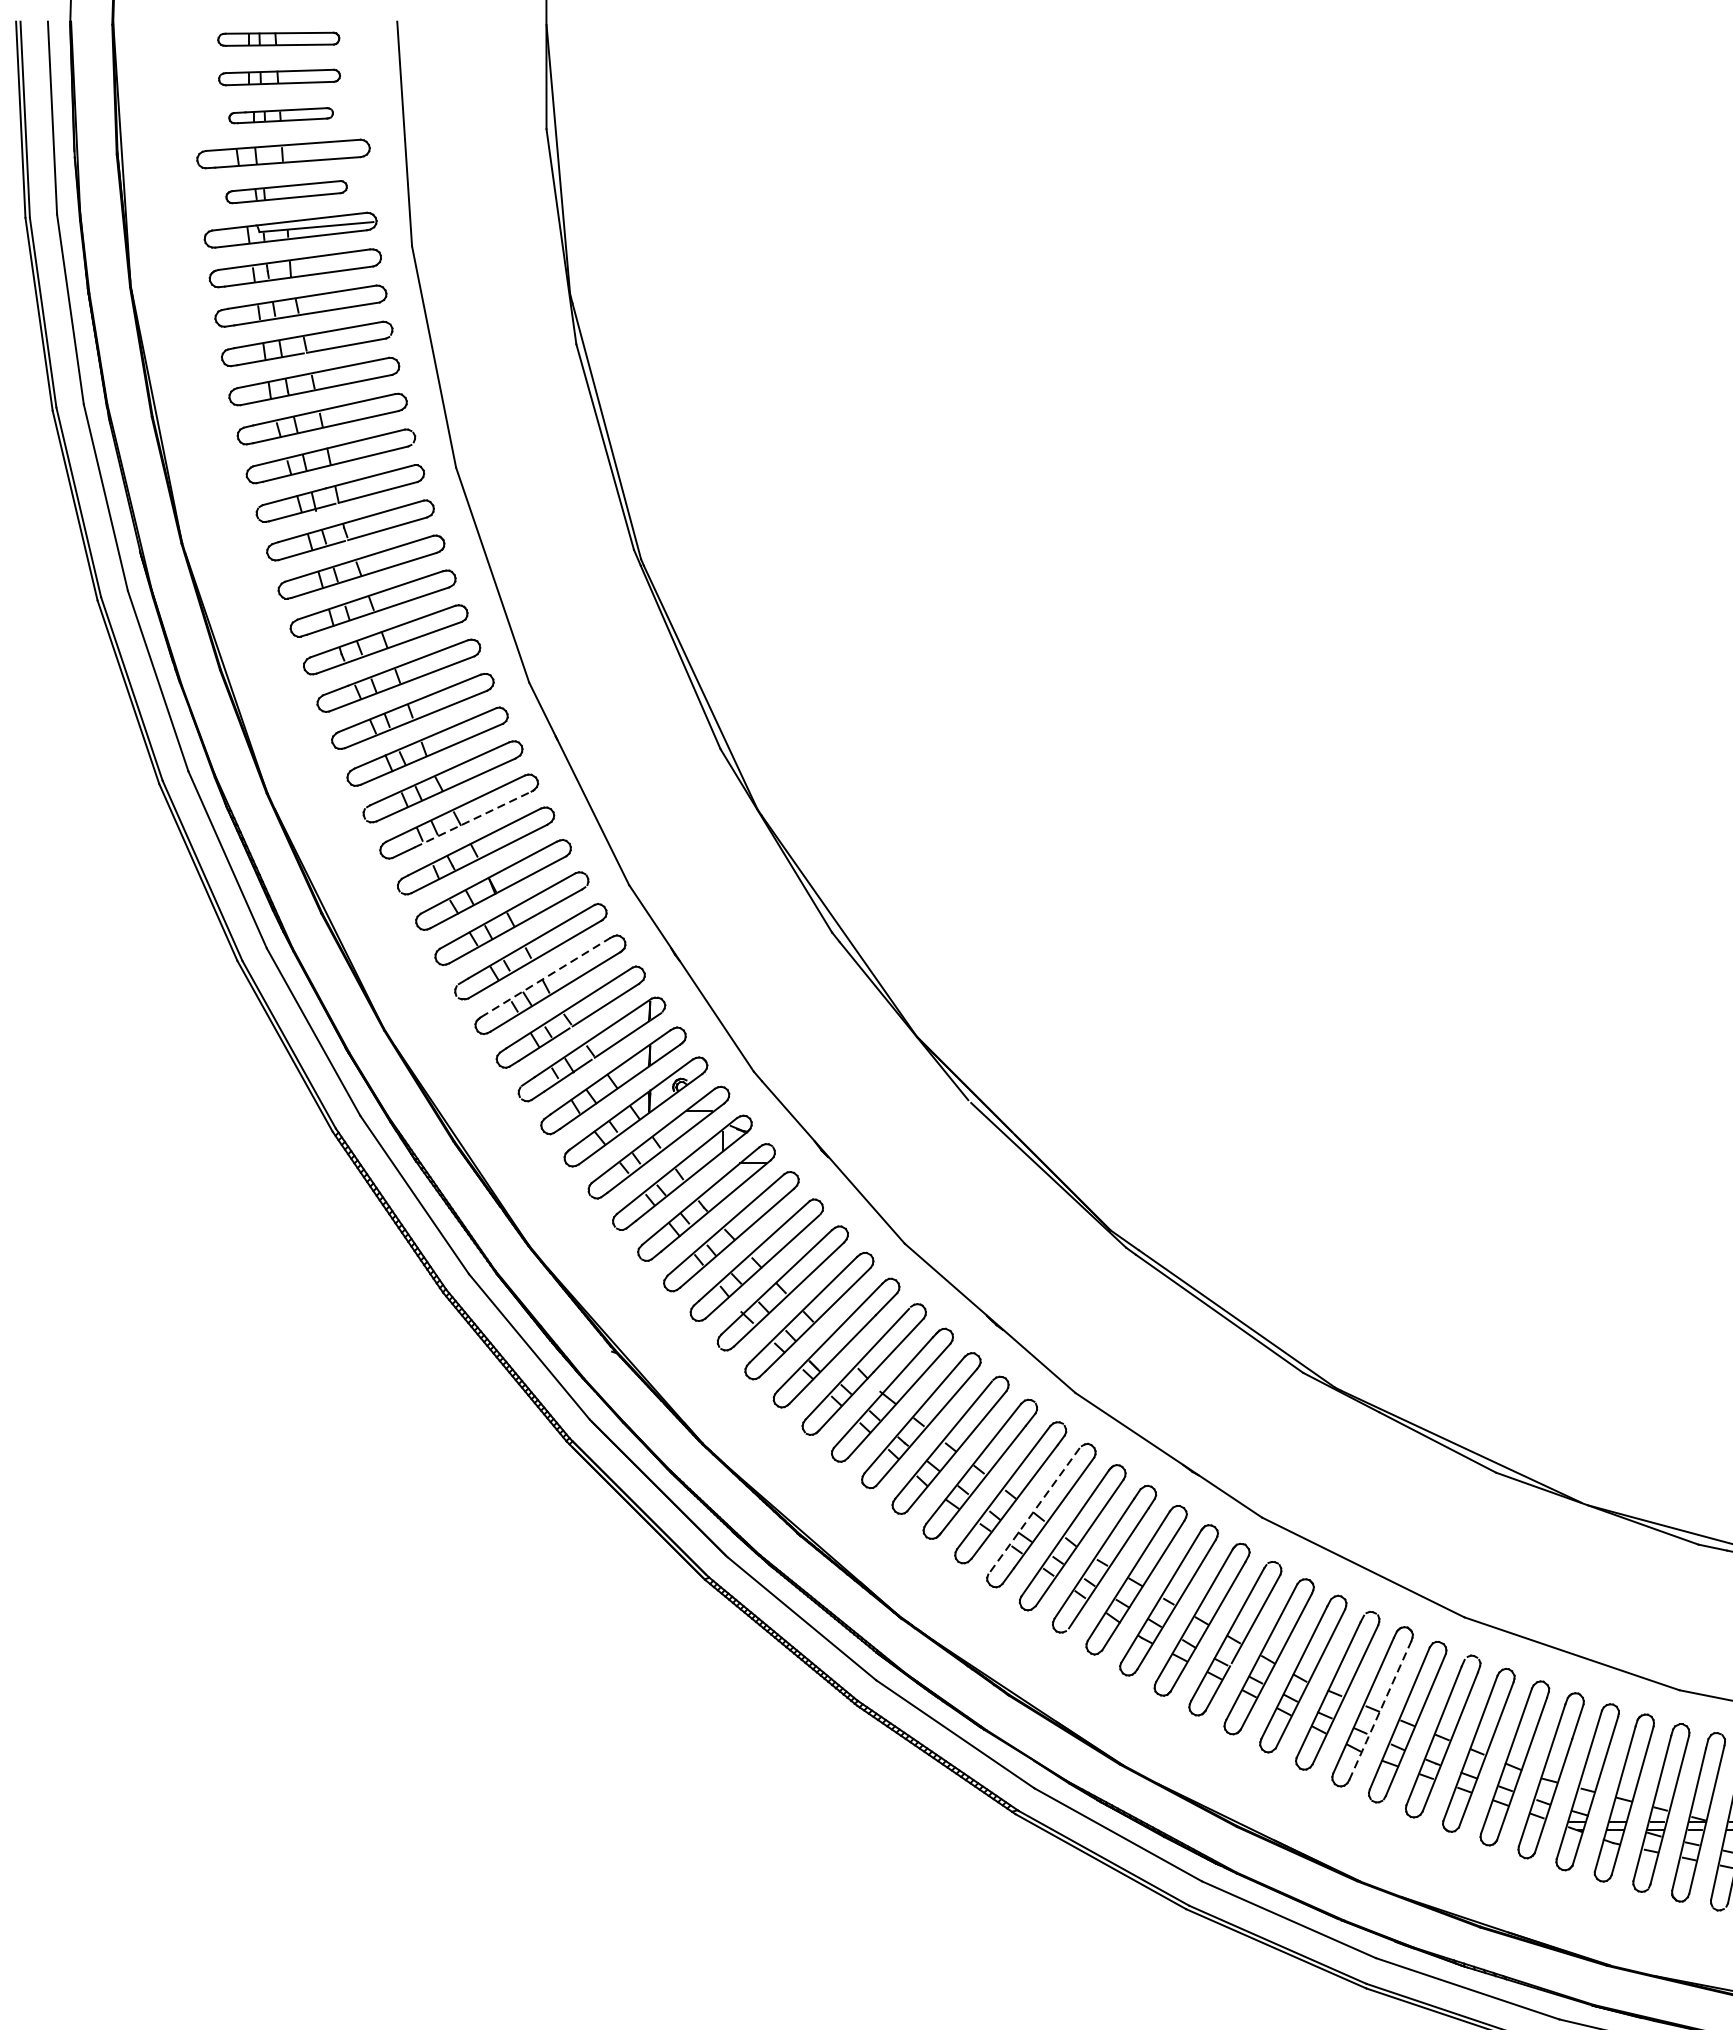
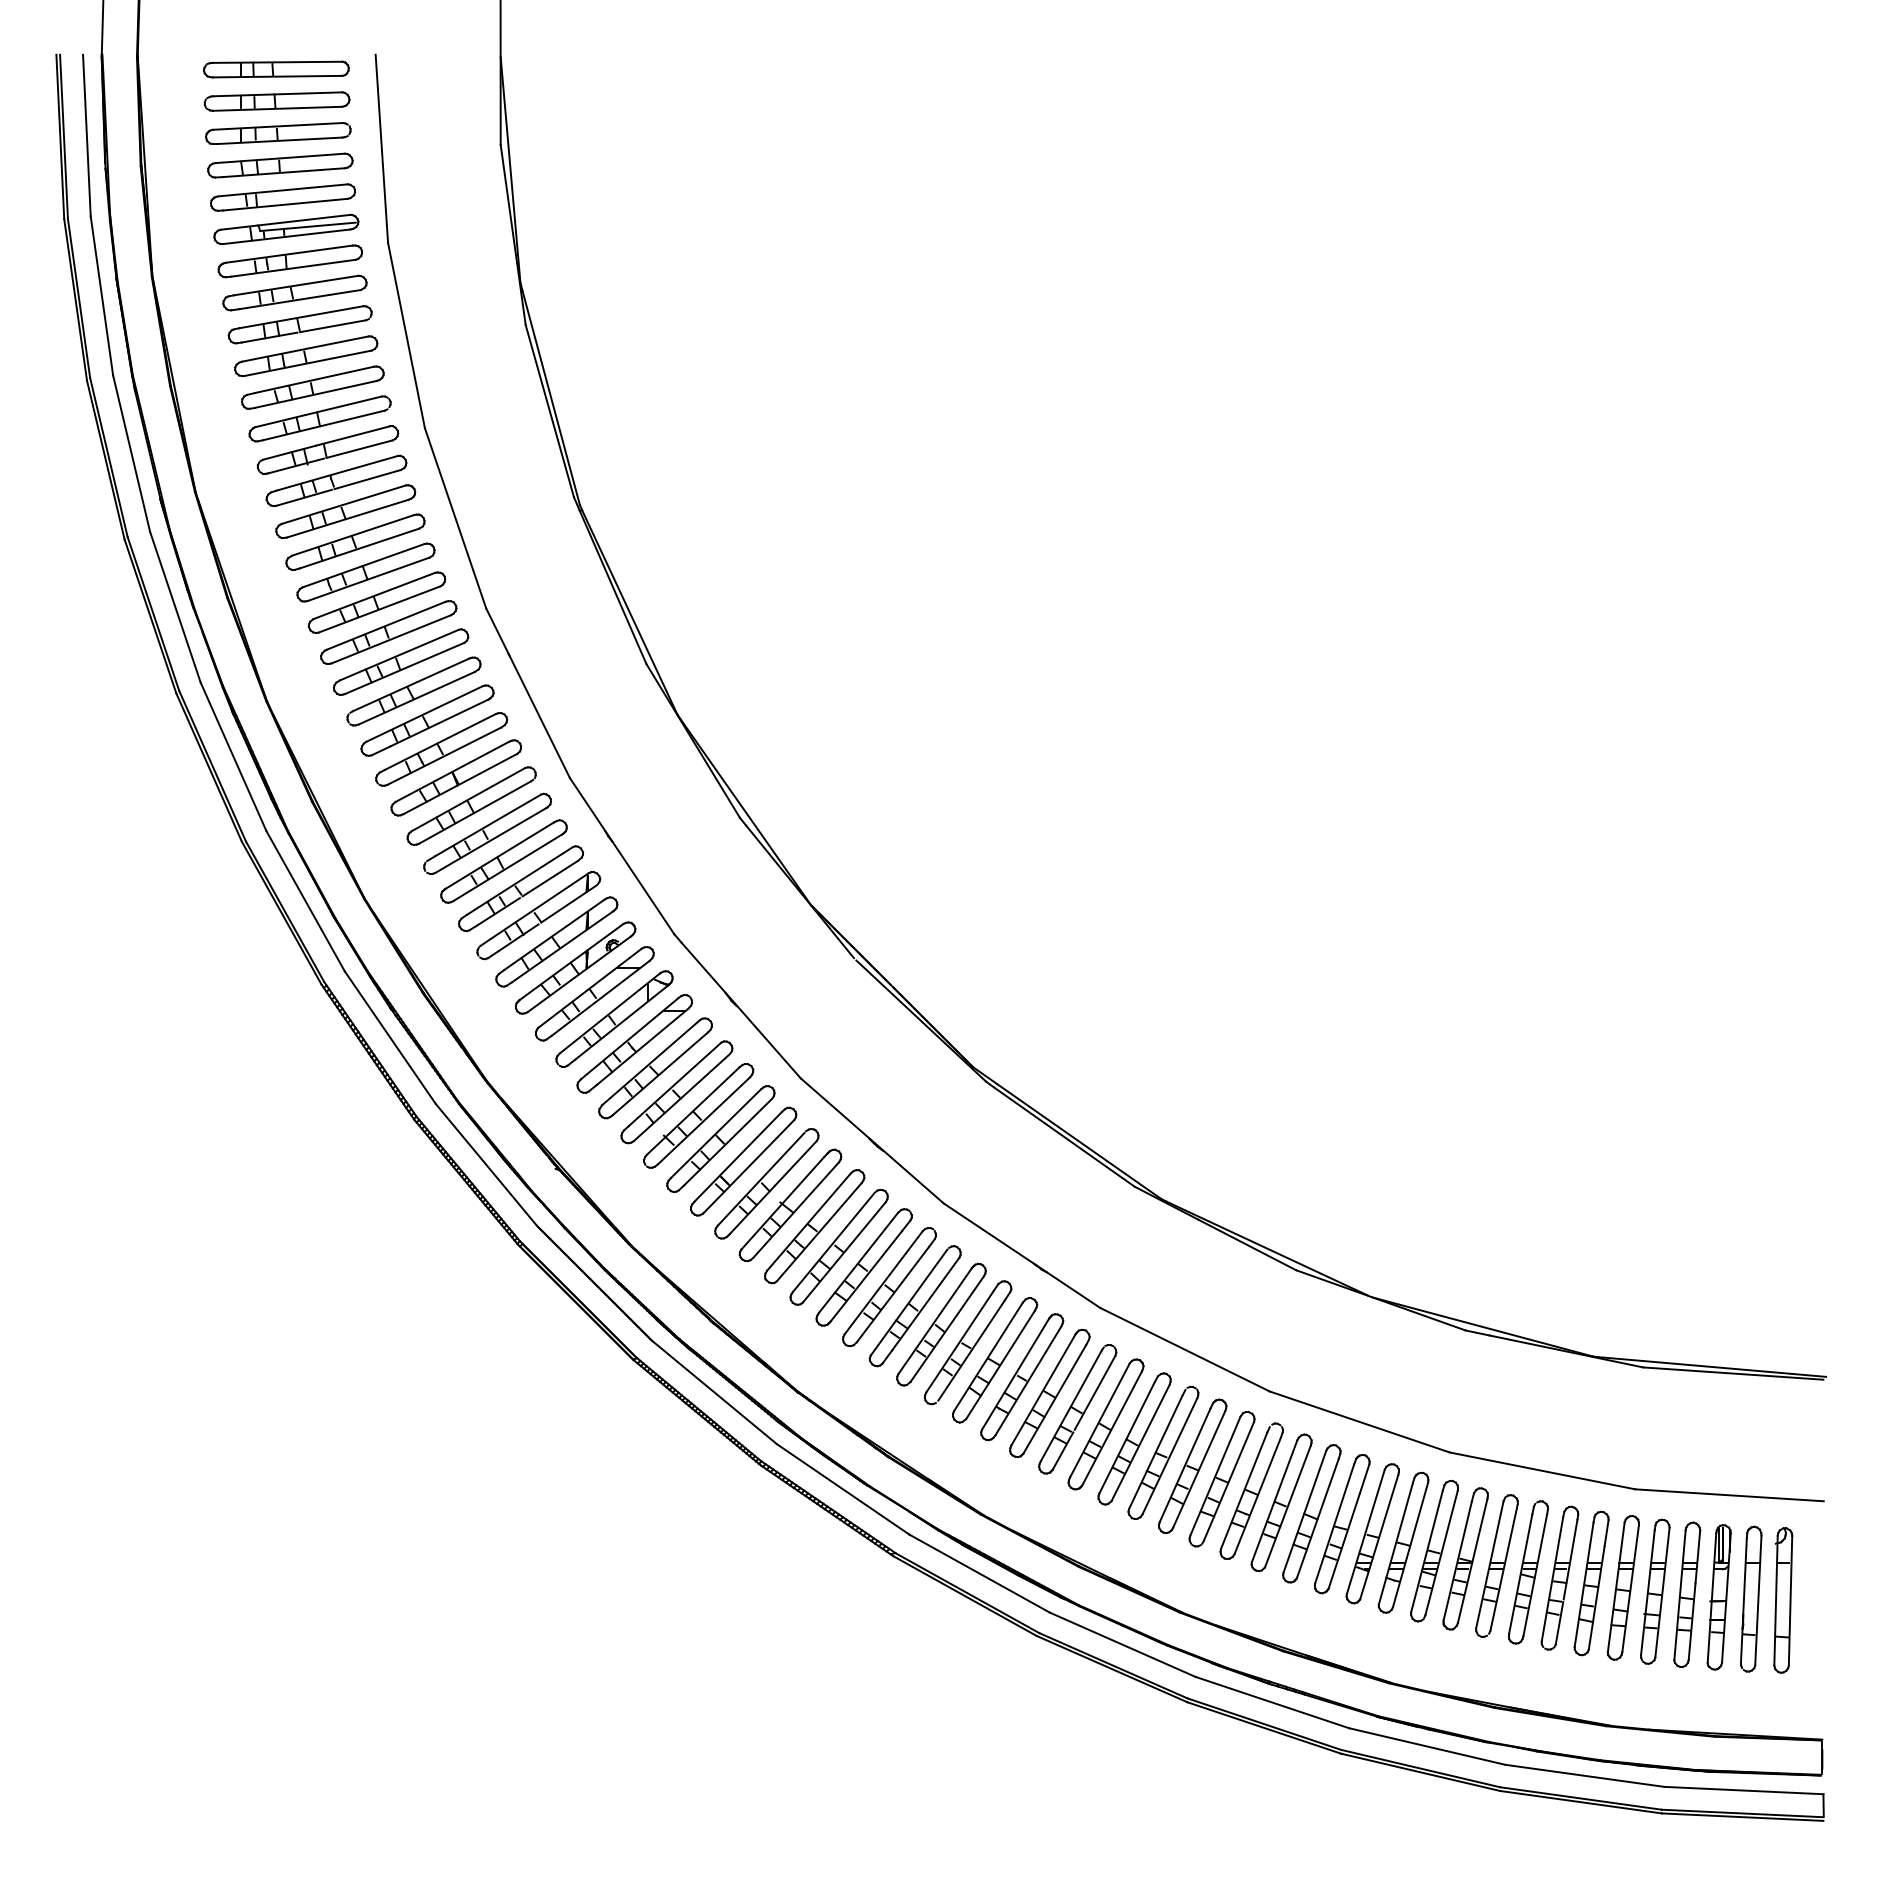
part: (278, 39) -> (276, 69), size x1.43
part: (278, 77) -> (276, 101), size x1.43
part: (281, 115) -> (278, 133), size x1.67
part: (286, 192) -> (282, 197), size x1.43
line: (473, 818) -> (439, 722), dashed -> solid
line: (546, 977) -> (500, 855), dashed -> solid
line: (1033, 1511) -> (908, 1302), dashed -> solid
line: (1380, 1710) -> (1199, 1469), dashed -> solid

